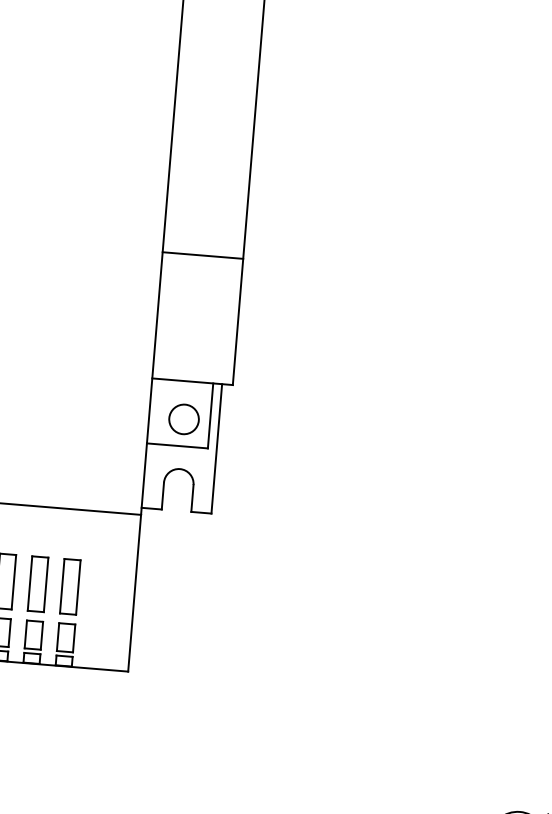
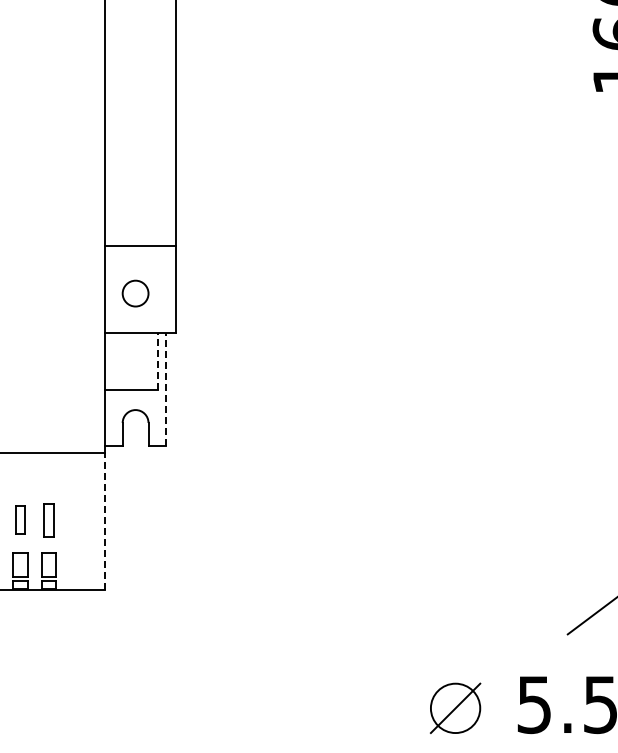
line: (203, 255) -> (140, 245), moved
line: (210, 415) -> (158, 361), solid -> dashed
circle: (183, 419) -> (135, 293), moved
line: (217, 448) -> (166, 389), solid -> dashed
part: (38, 583) -> (20, 519), size x0.6
part: (70, 585) -> (48, 519), size x0.7
line: (135, 593) -> (105, 521), solid -> dashed

